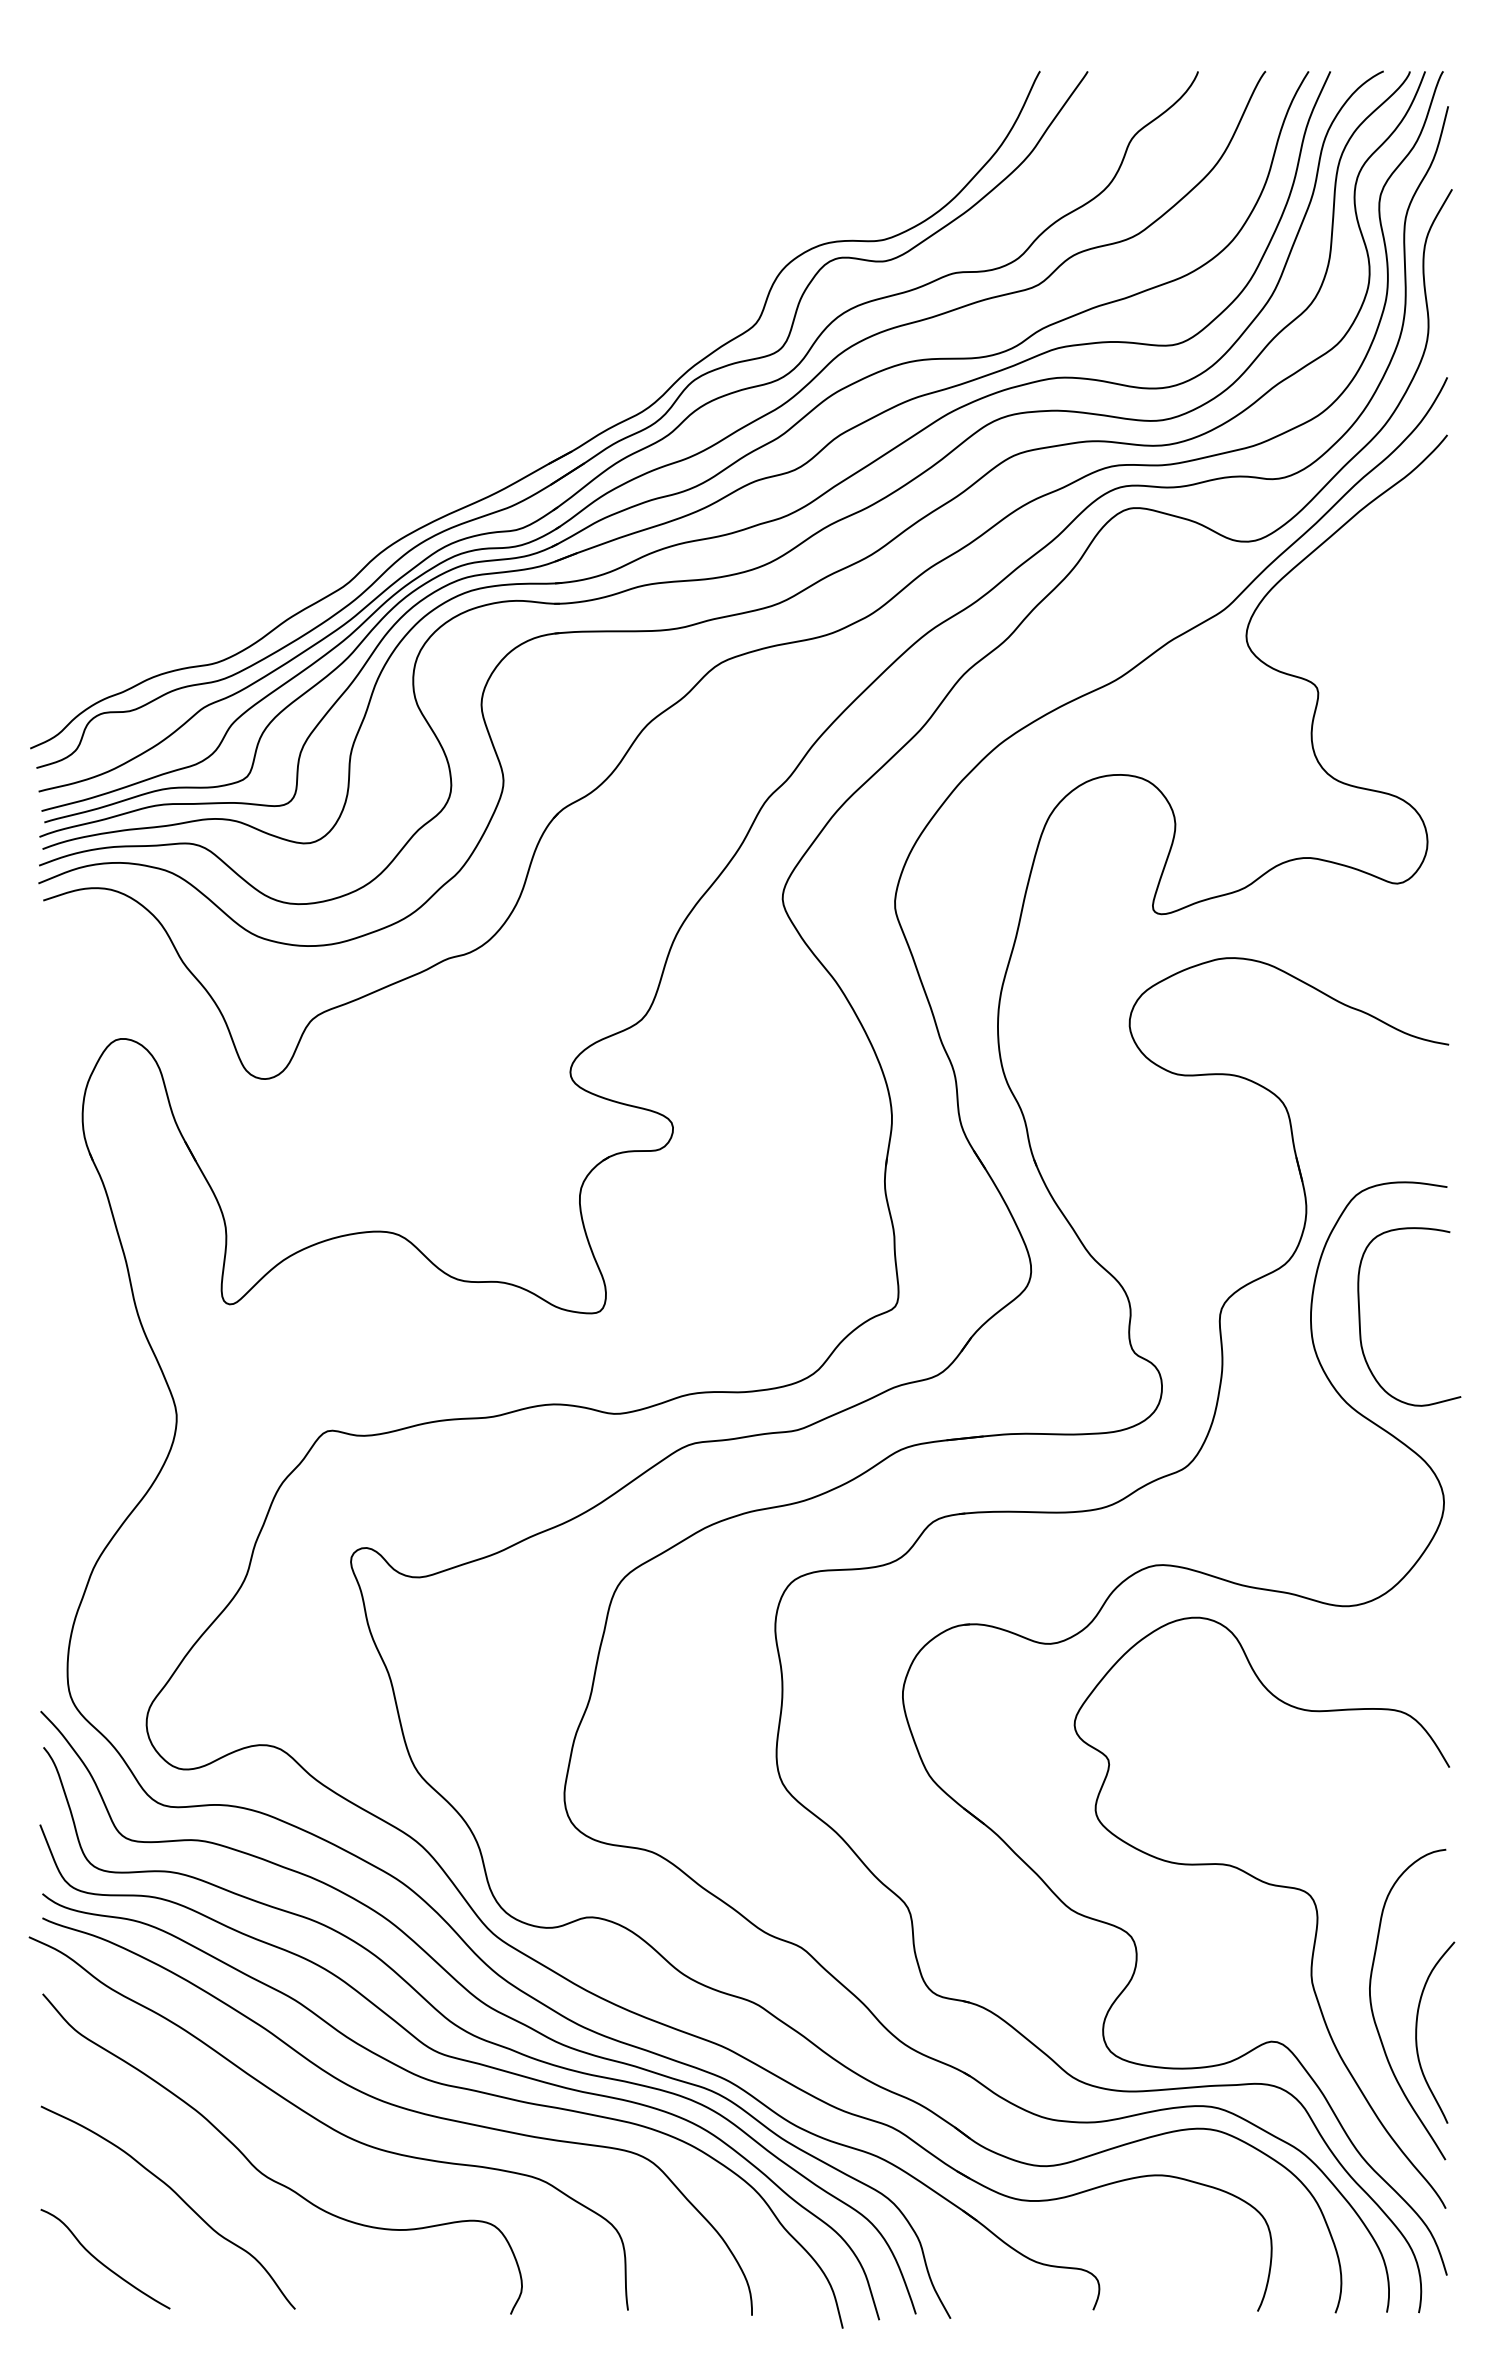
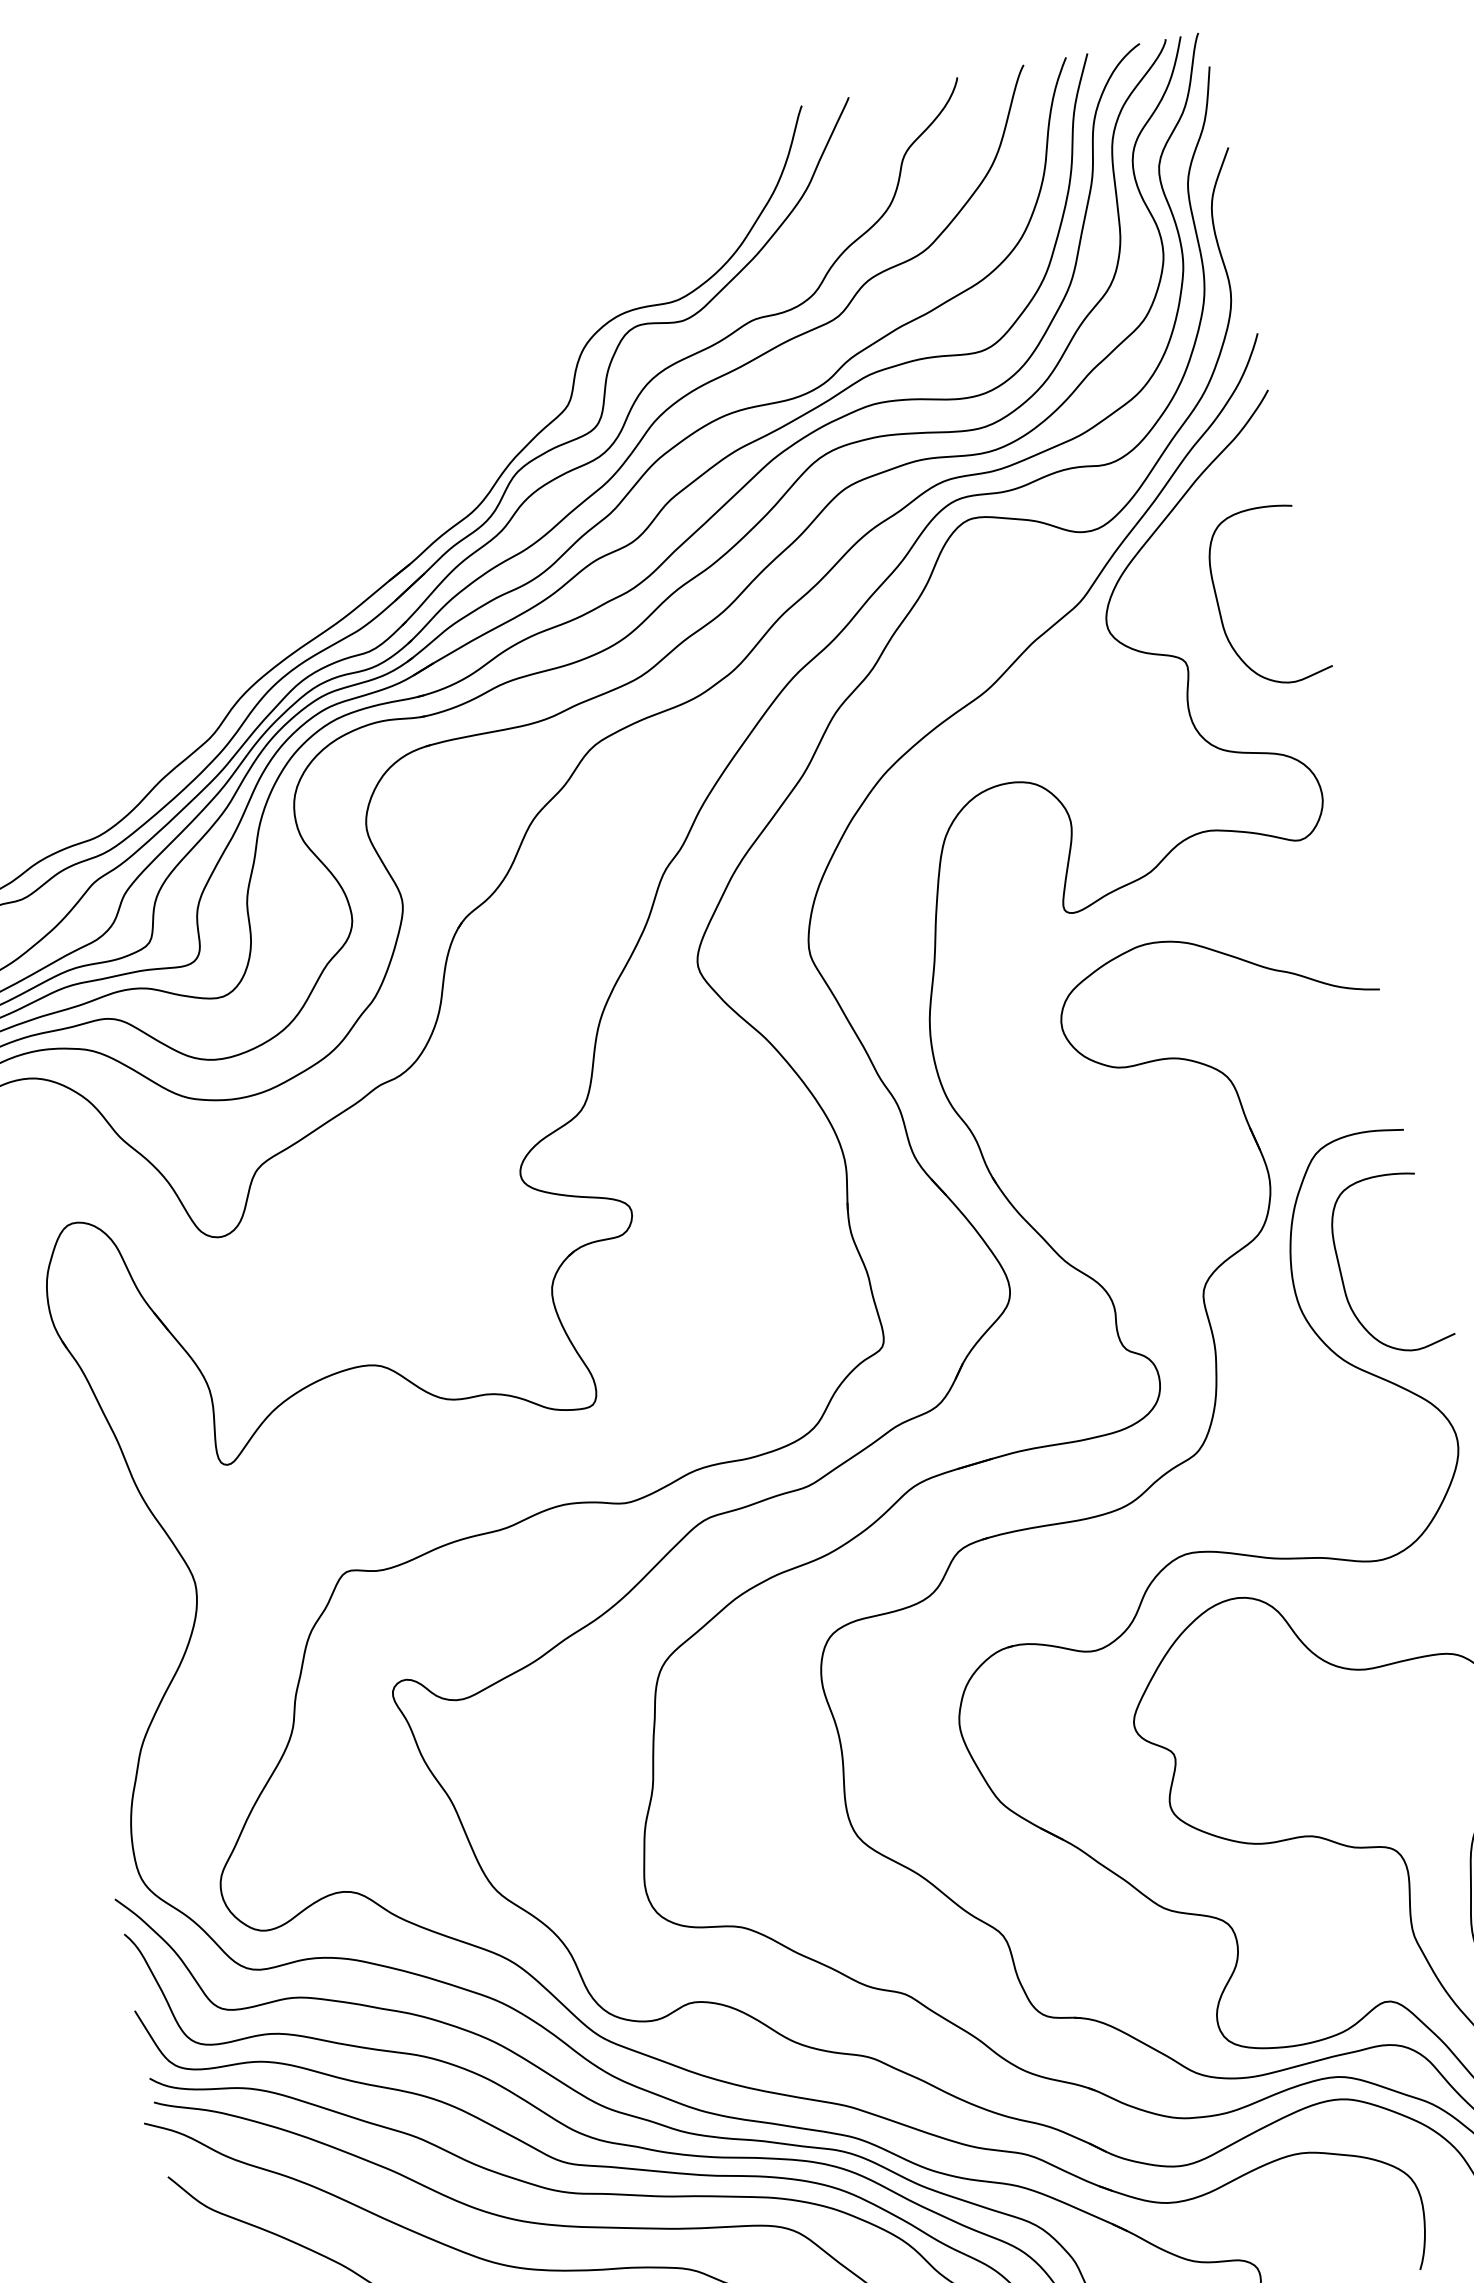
curve: (1360, 637) -> (1219, 604), added

